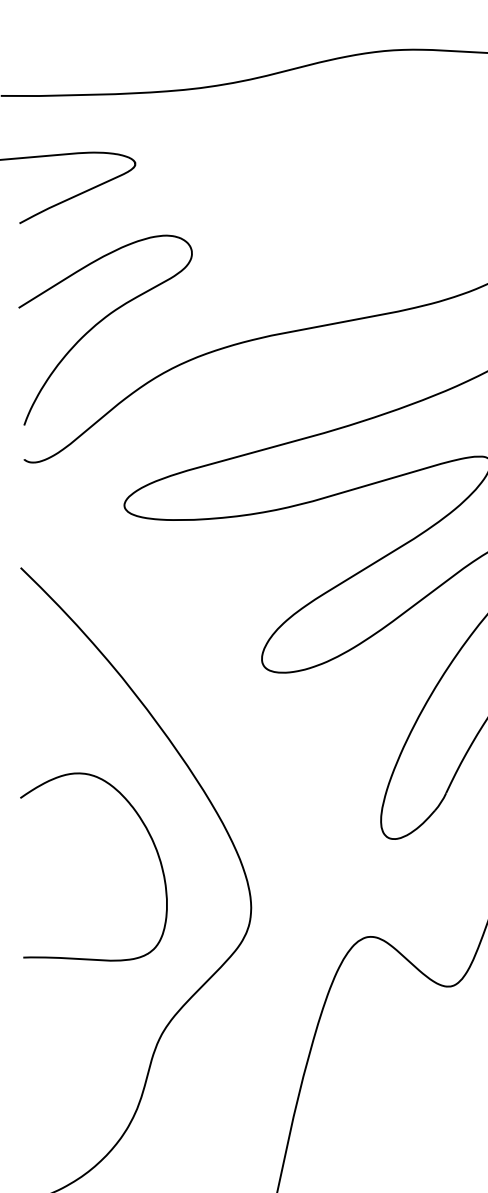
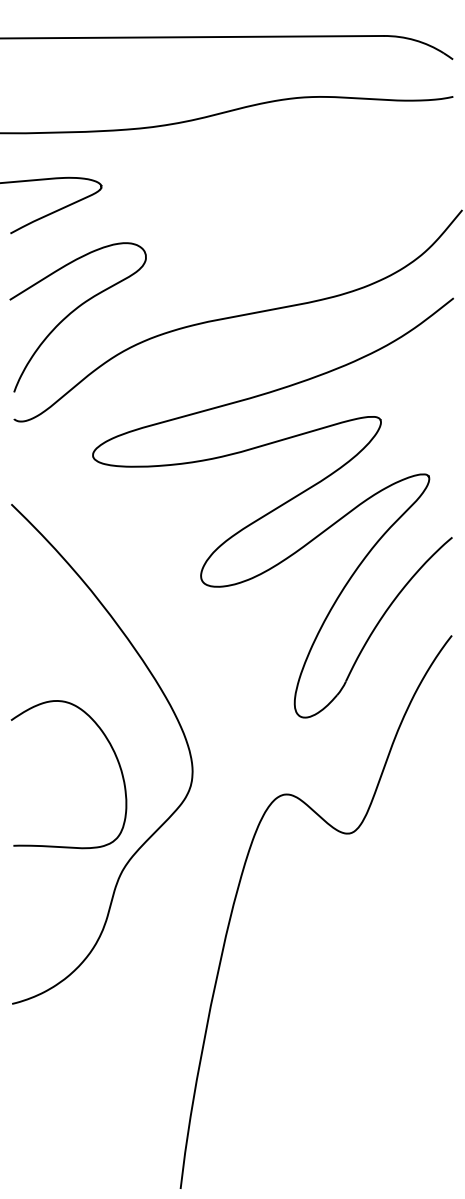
curve: (151, 842) -> (114, 755), moved

